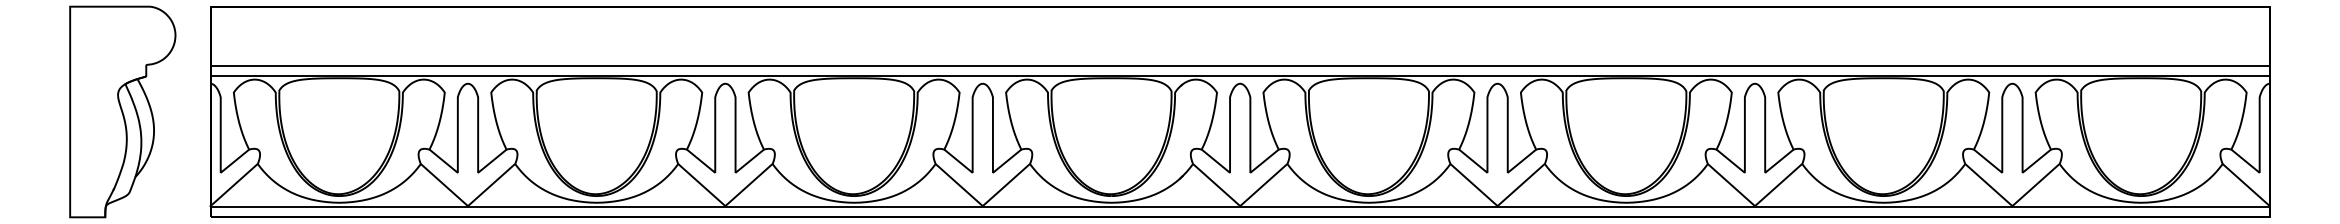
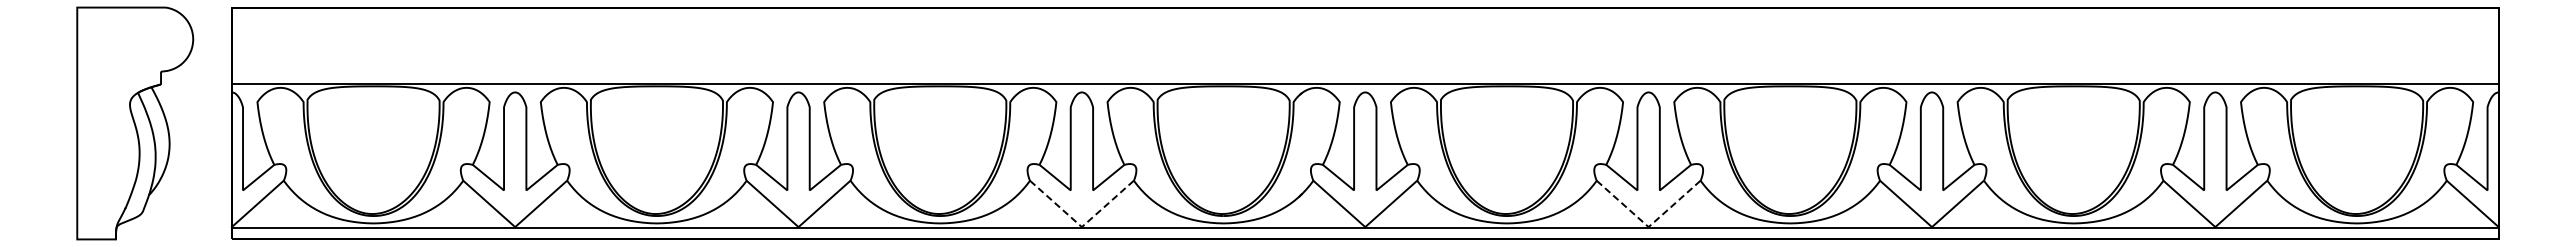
line: (1239, 65) -> (1364, 72), removed
line: (982, 206) -> (1081, 227), solid -> dashed
line: (1497, 206) -> (1648, 227), solid -> dashed

